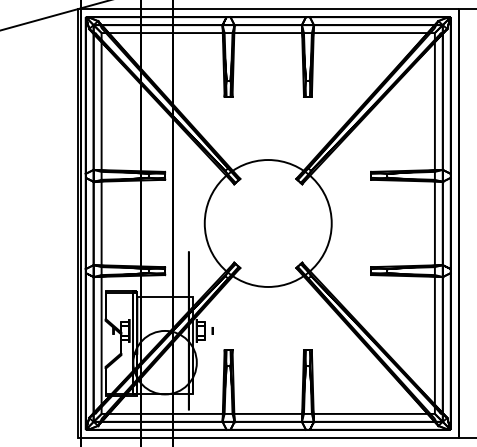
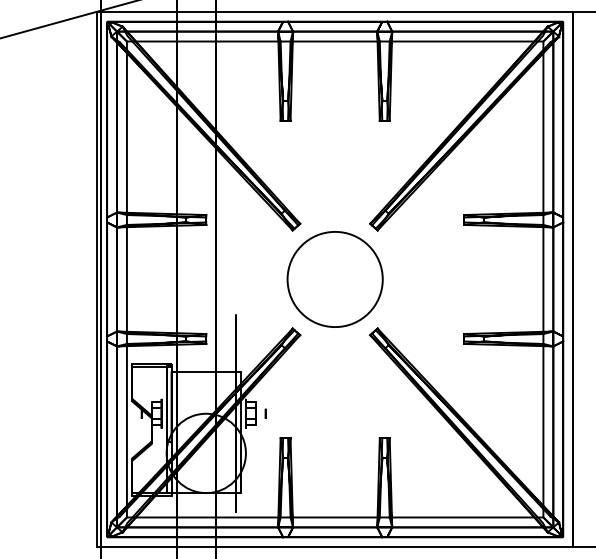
circle: (267, 223) -> (334, 279), size x0.6

